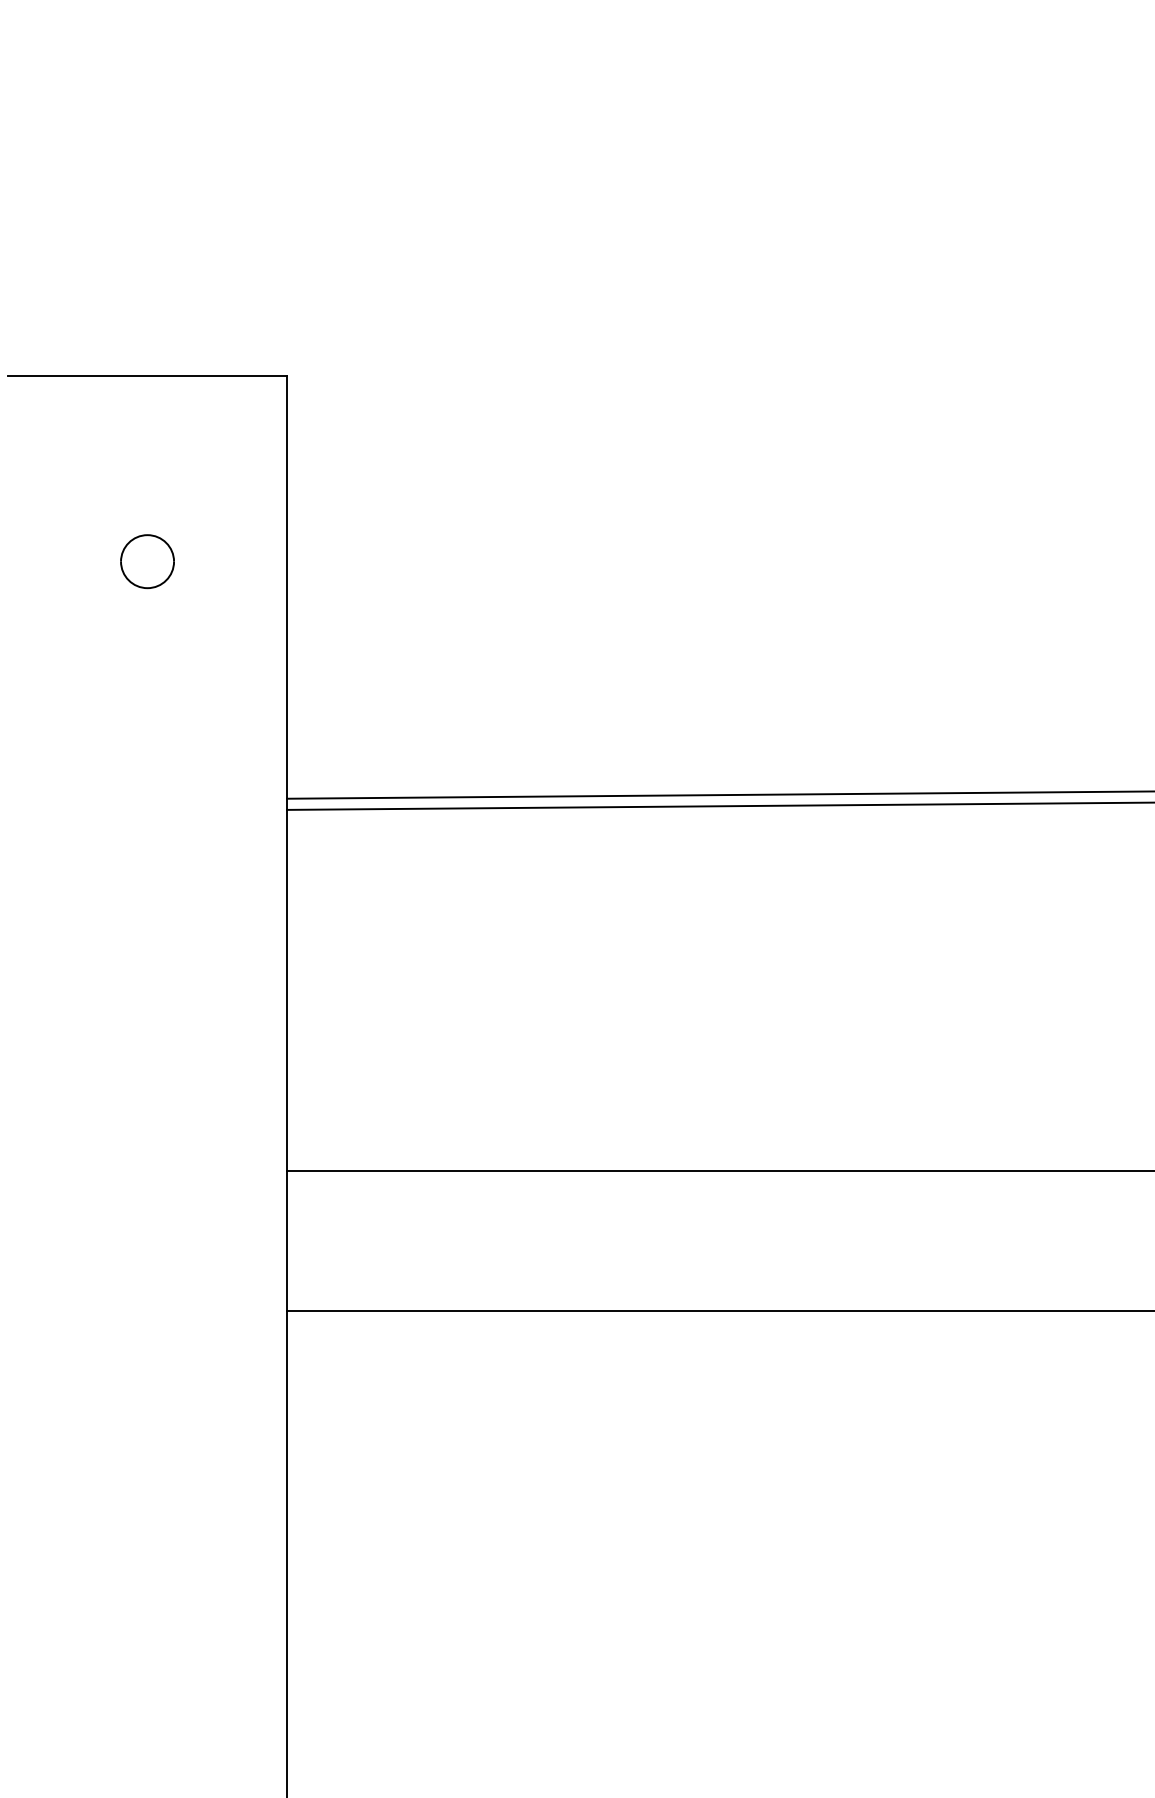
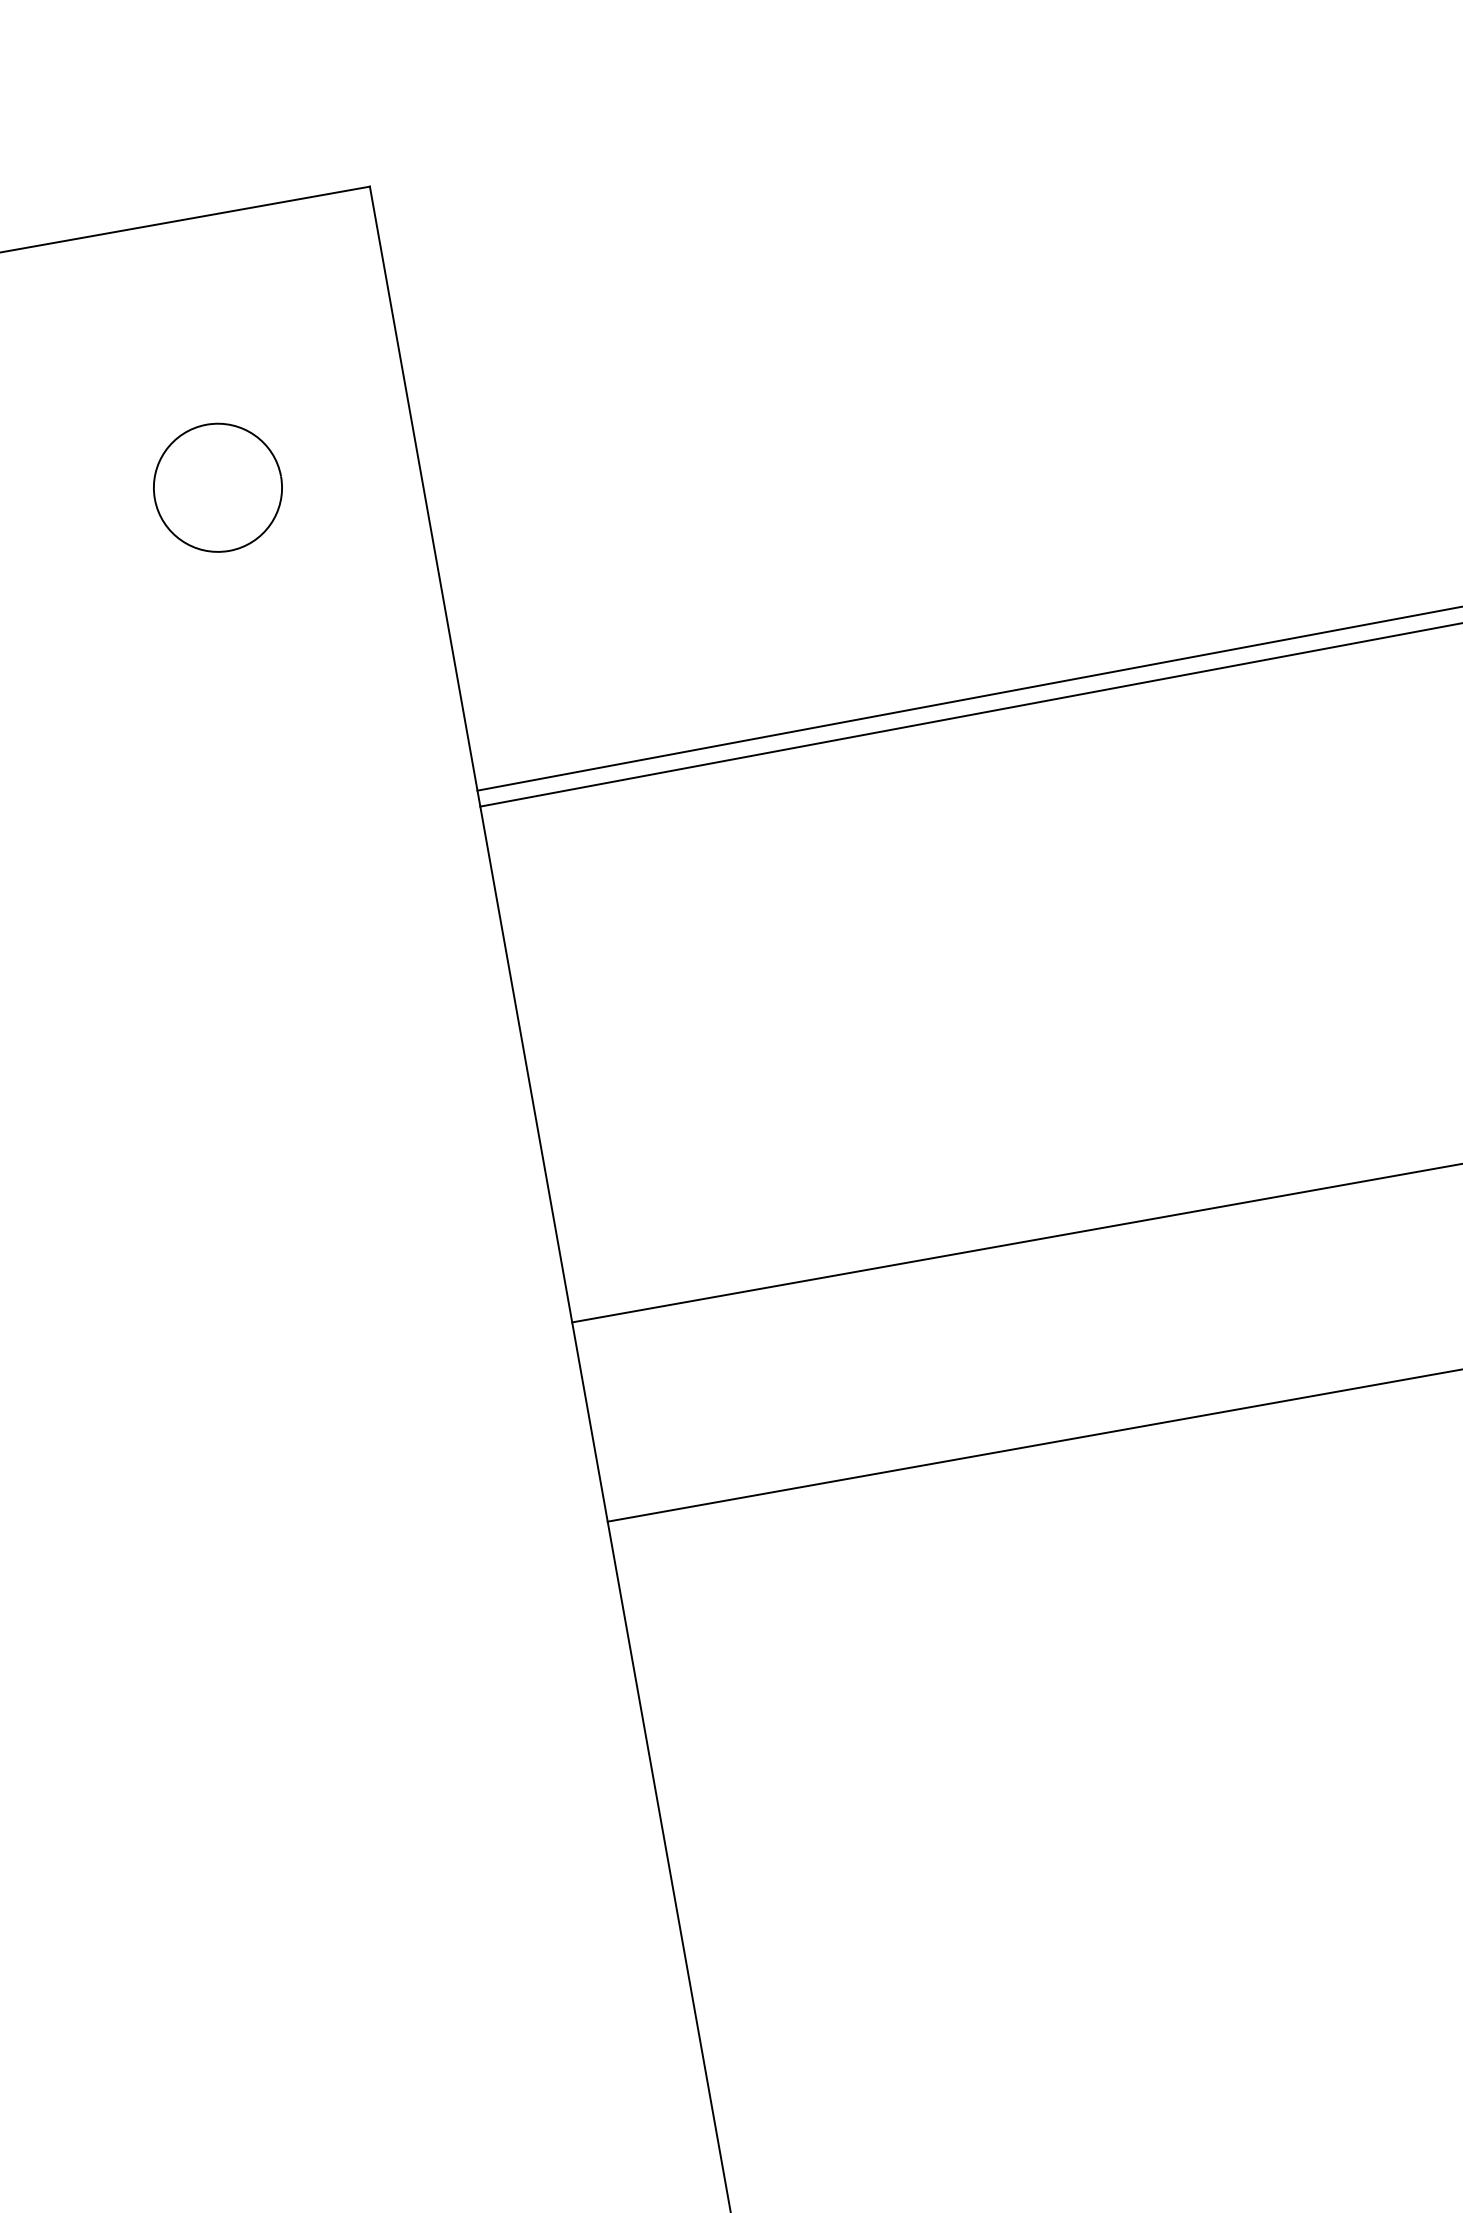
part: (147, 561) -> (217, 487), size x1.67

